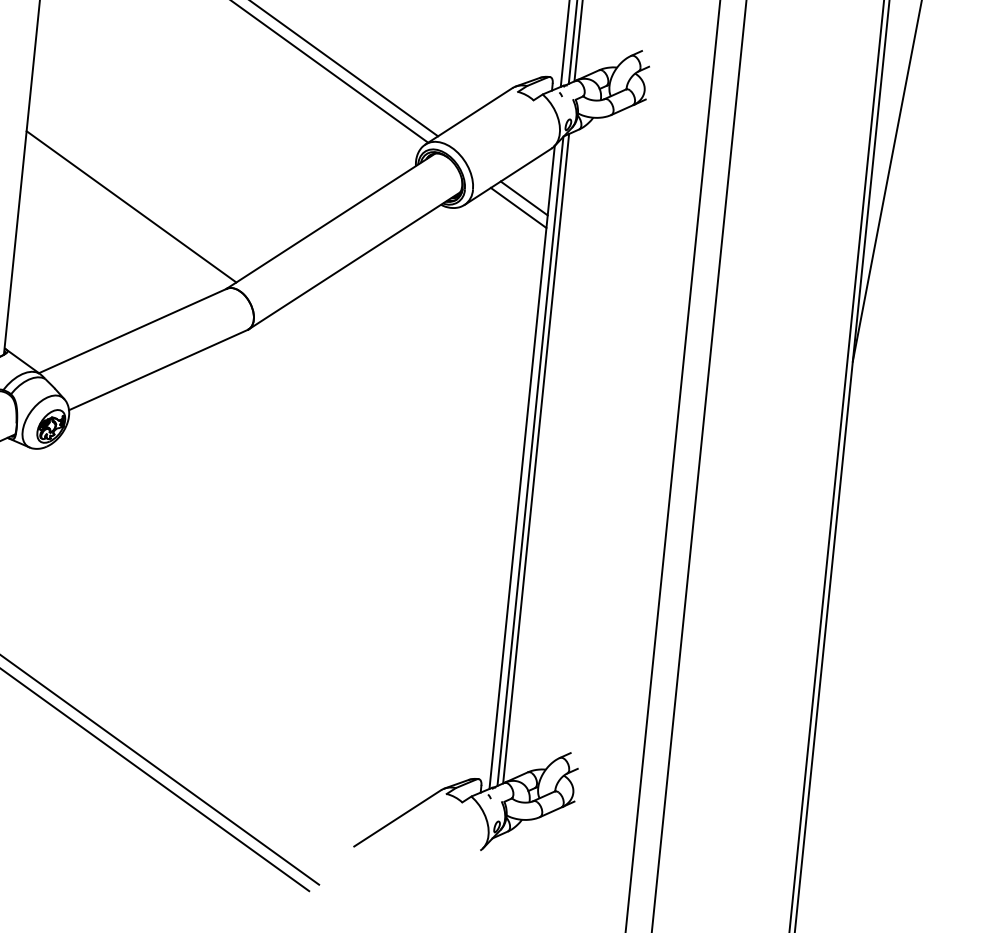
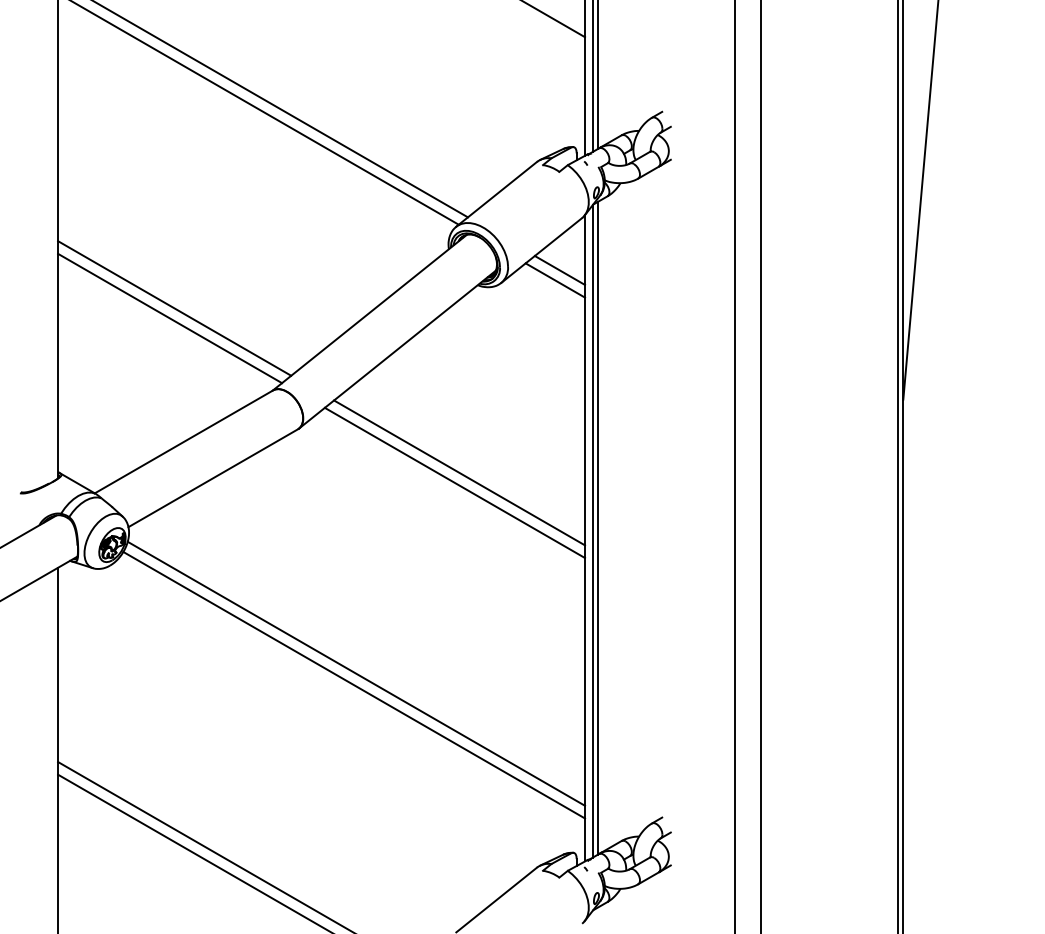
line: (136, 197) -> (174, 308), added
line: (403, 389) -> (459, 472), added
line: (397, 398) -> (454, 482), added
line: (281, 578) -> (356, 673), added
line: (278, 589) -> (354, 684), added

